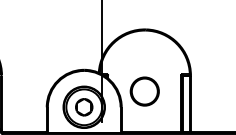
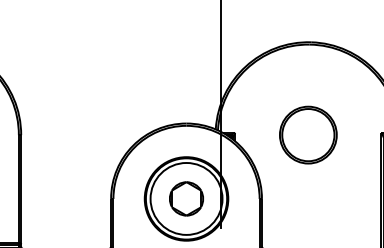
part: (144, 91) -> (307, 134), moved

